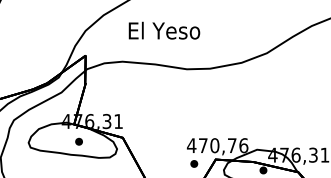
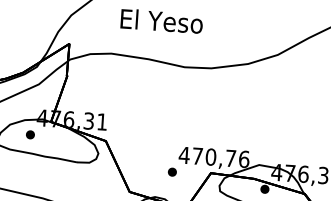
part: (78, 141) -> (29, 134), moved
part: (194, 163) -> (172, 171), moved

